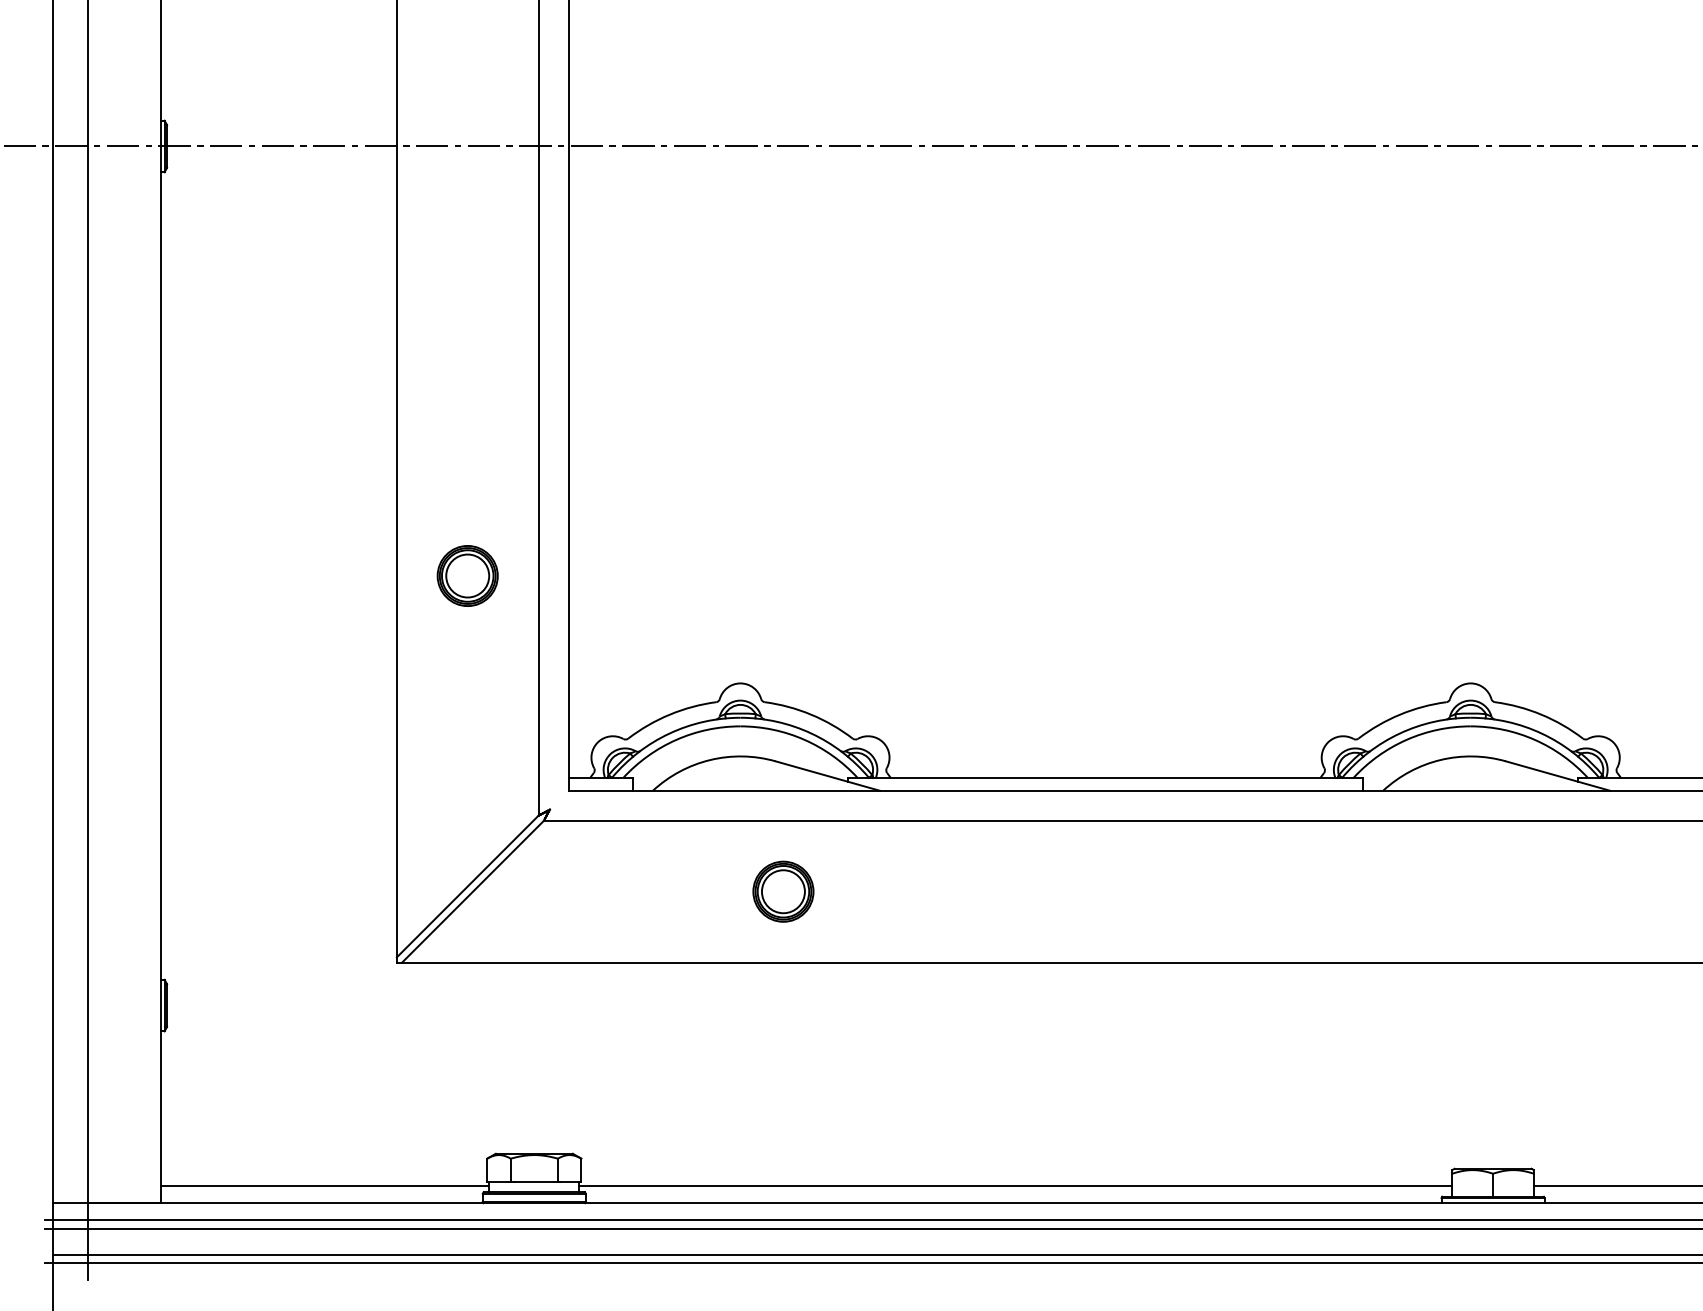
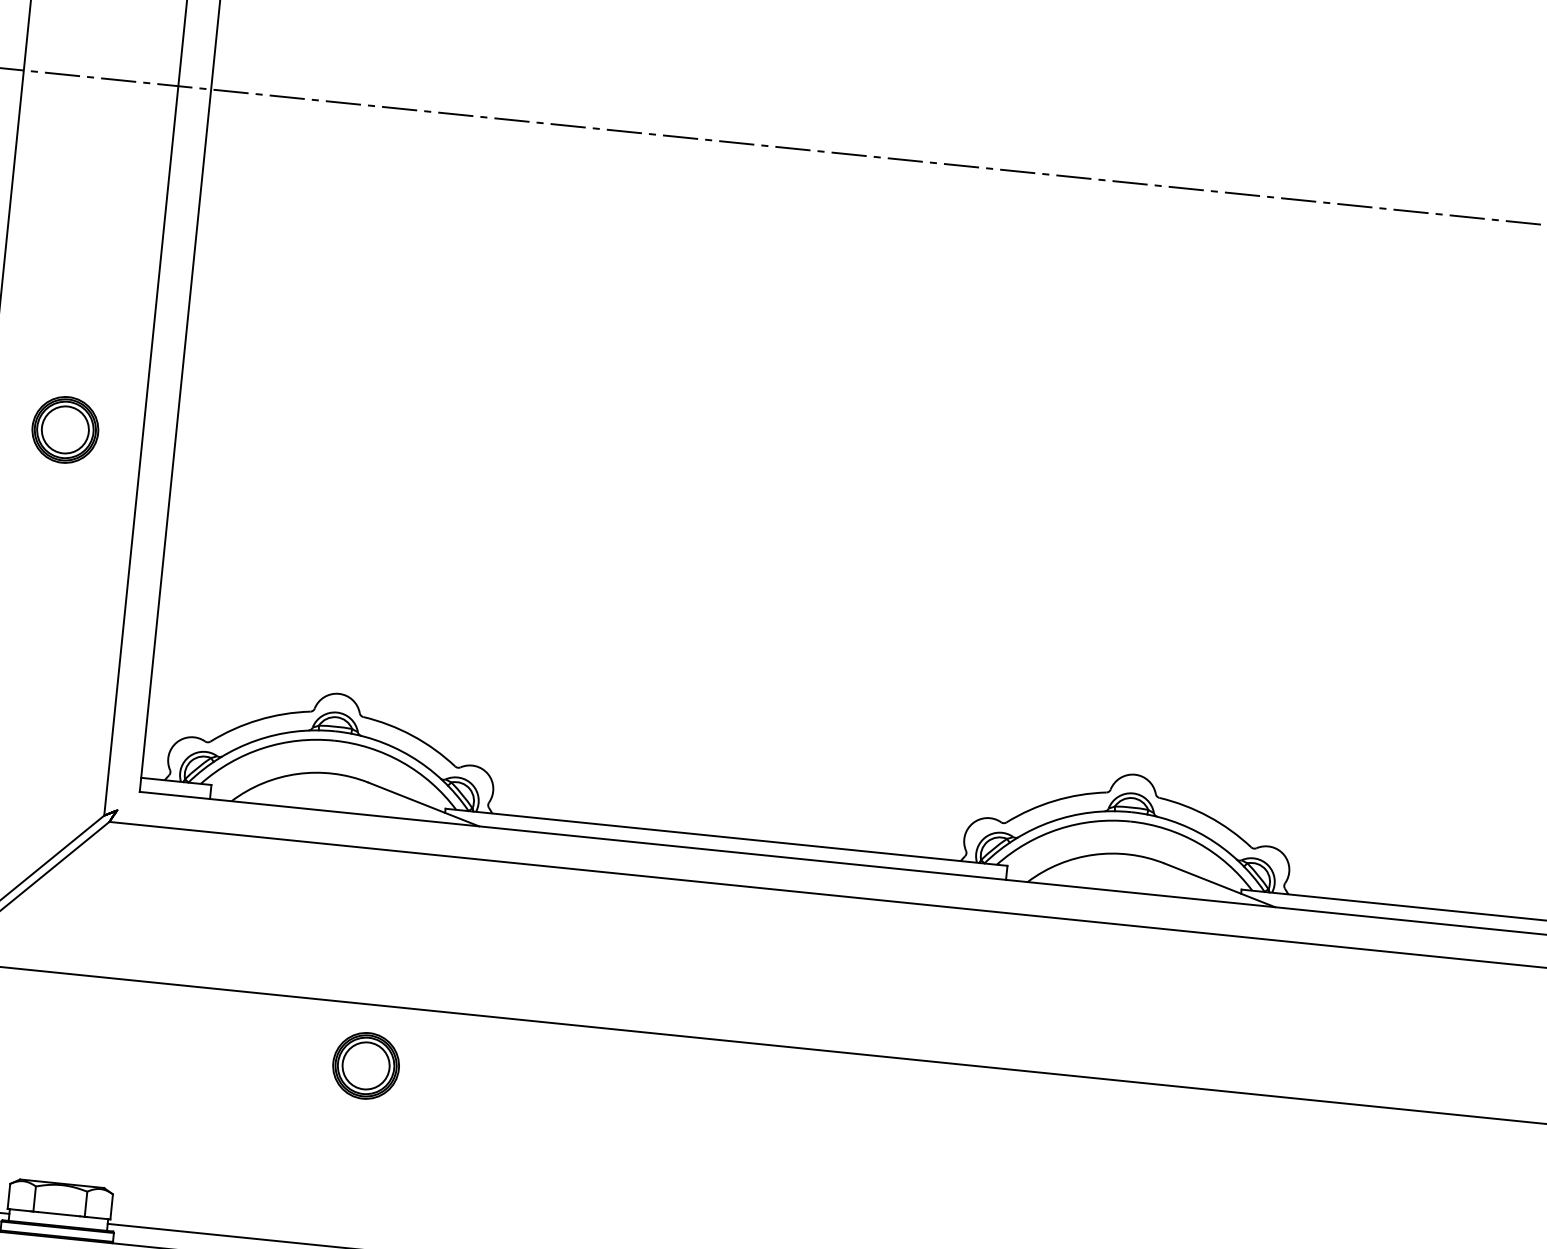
part: (467, 575) -> (65, 429), moved
part: (783, 891) -> (366, 1065), moved

